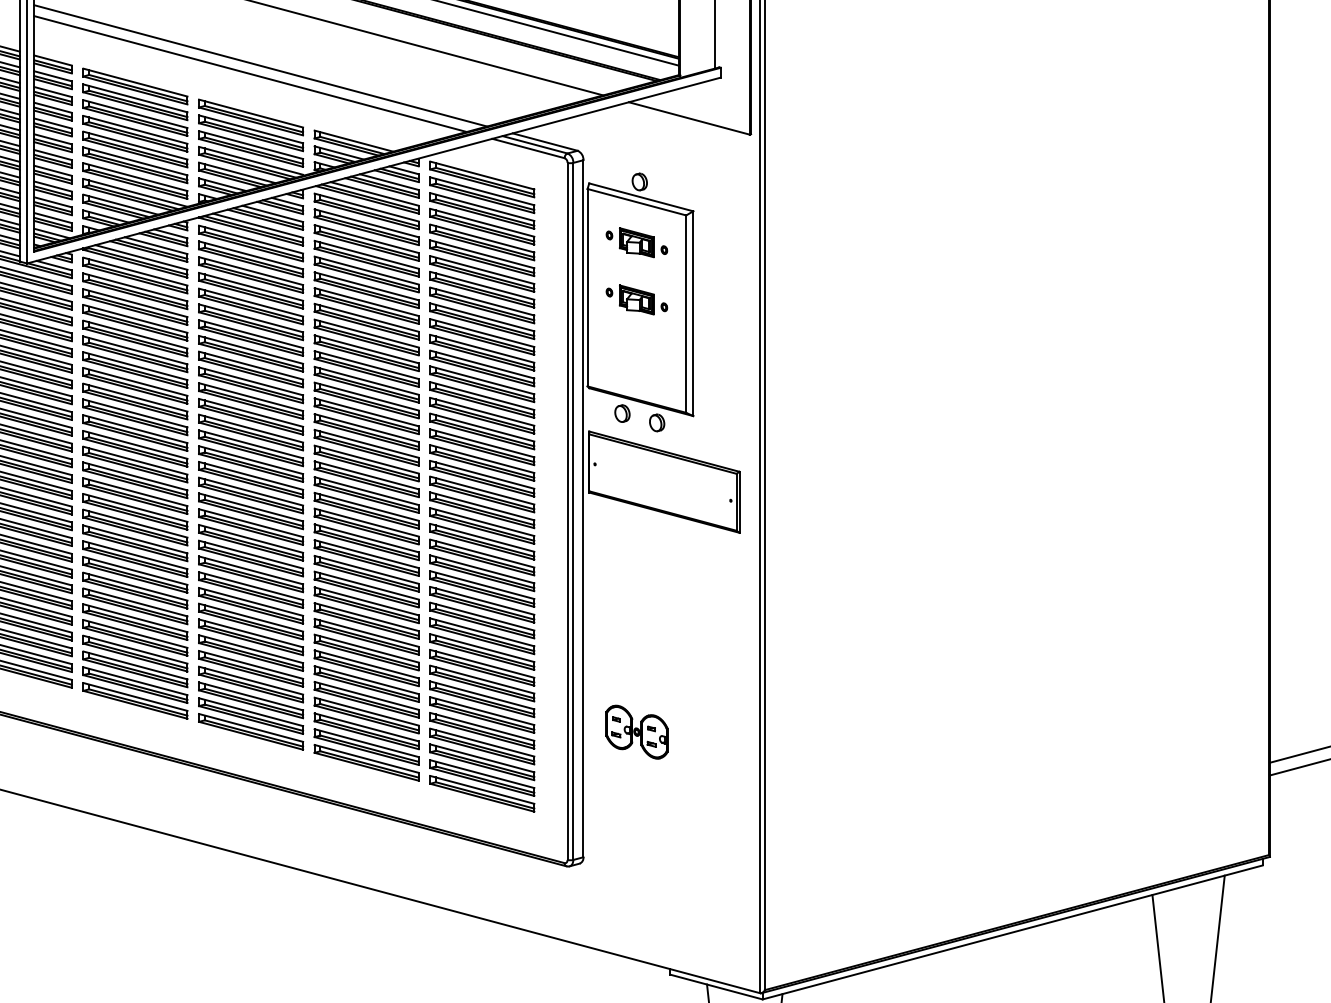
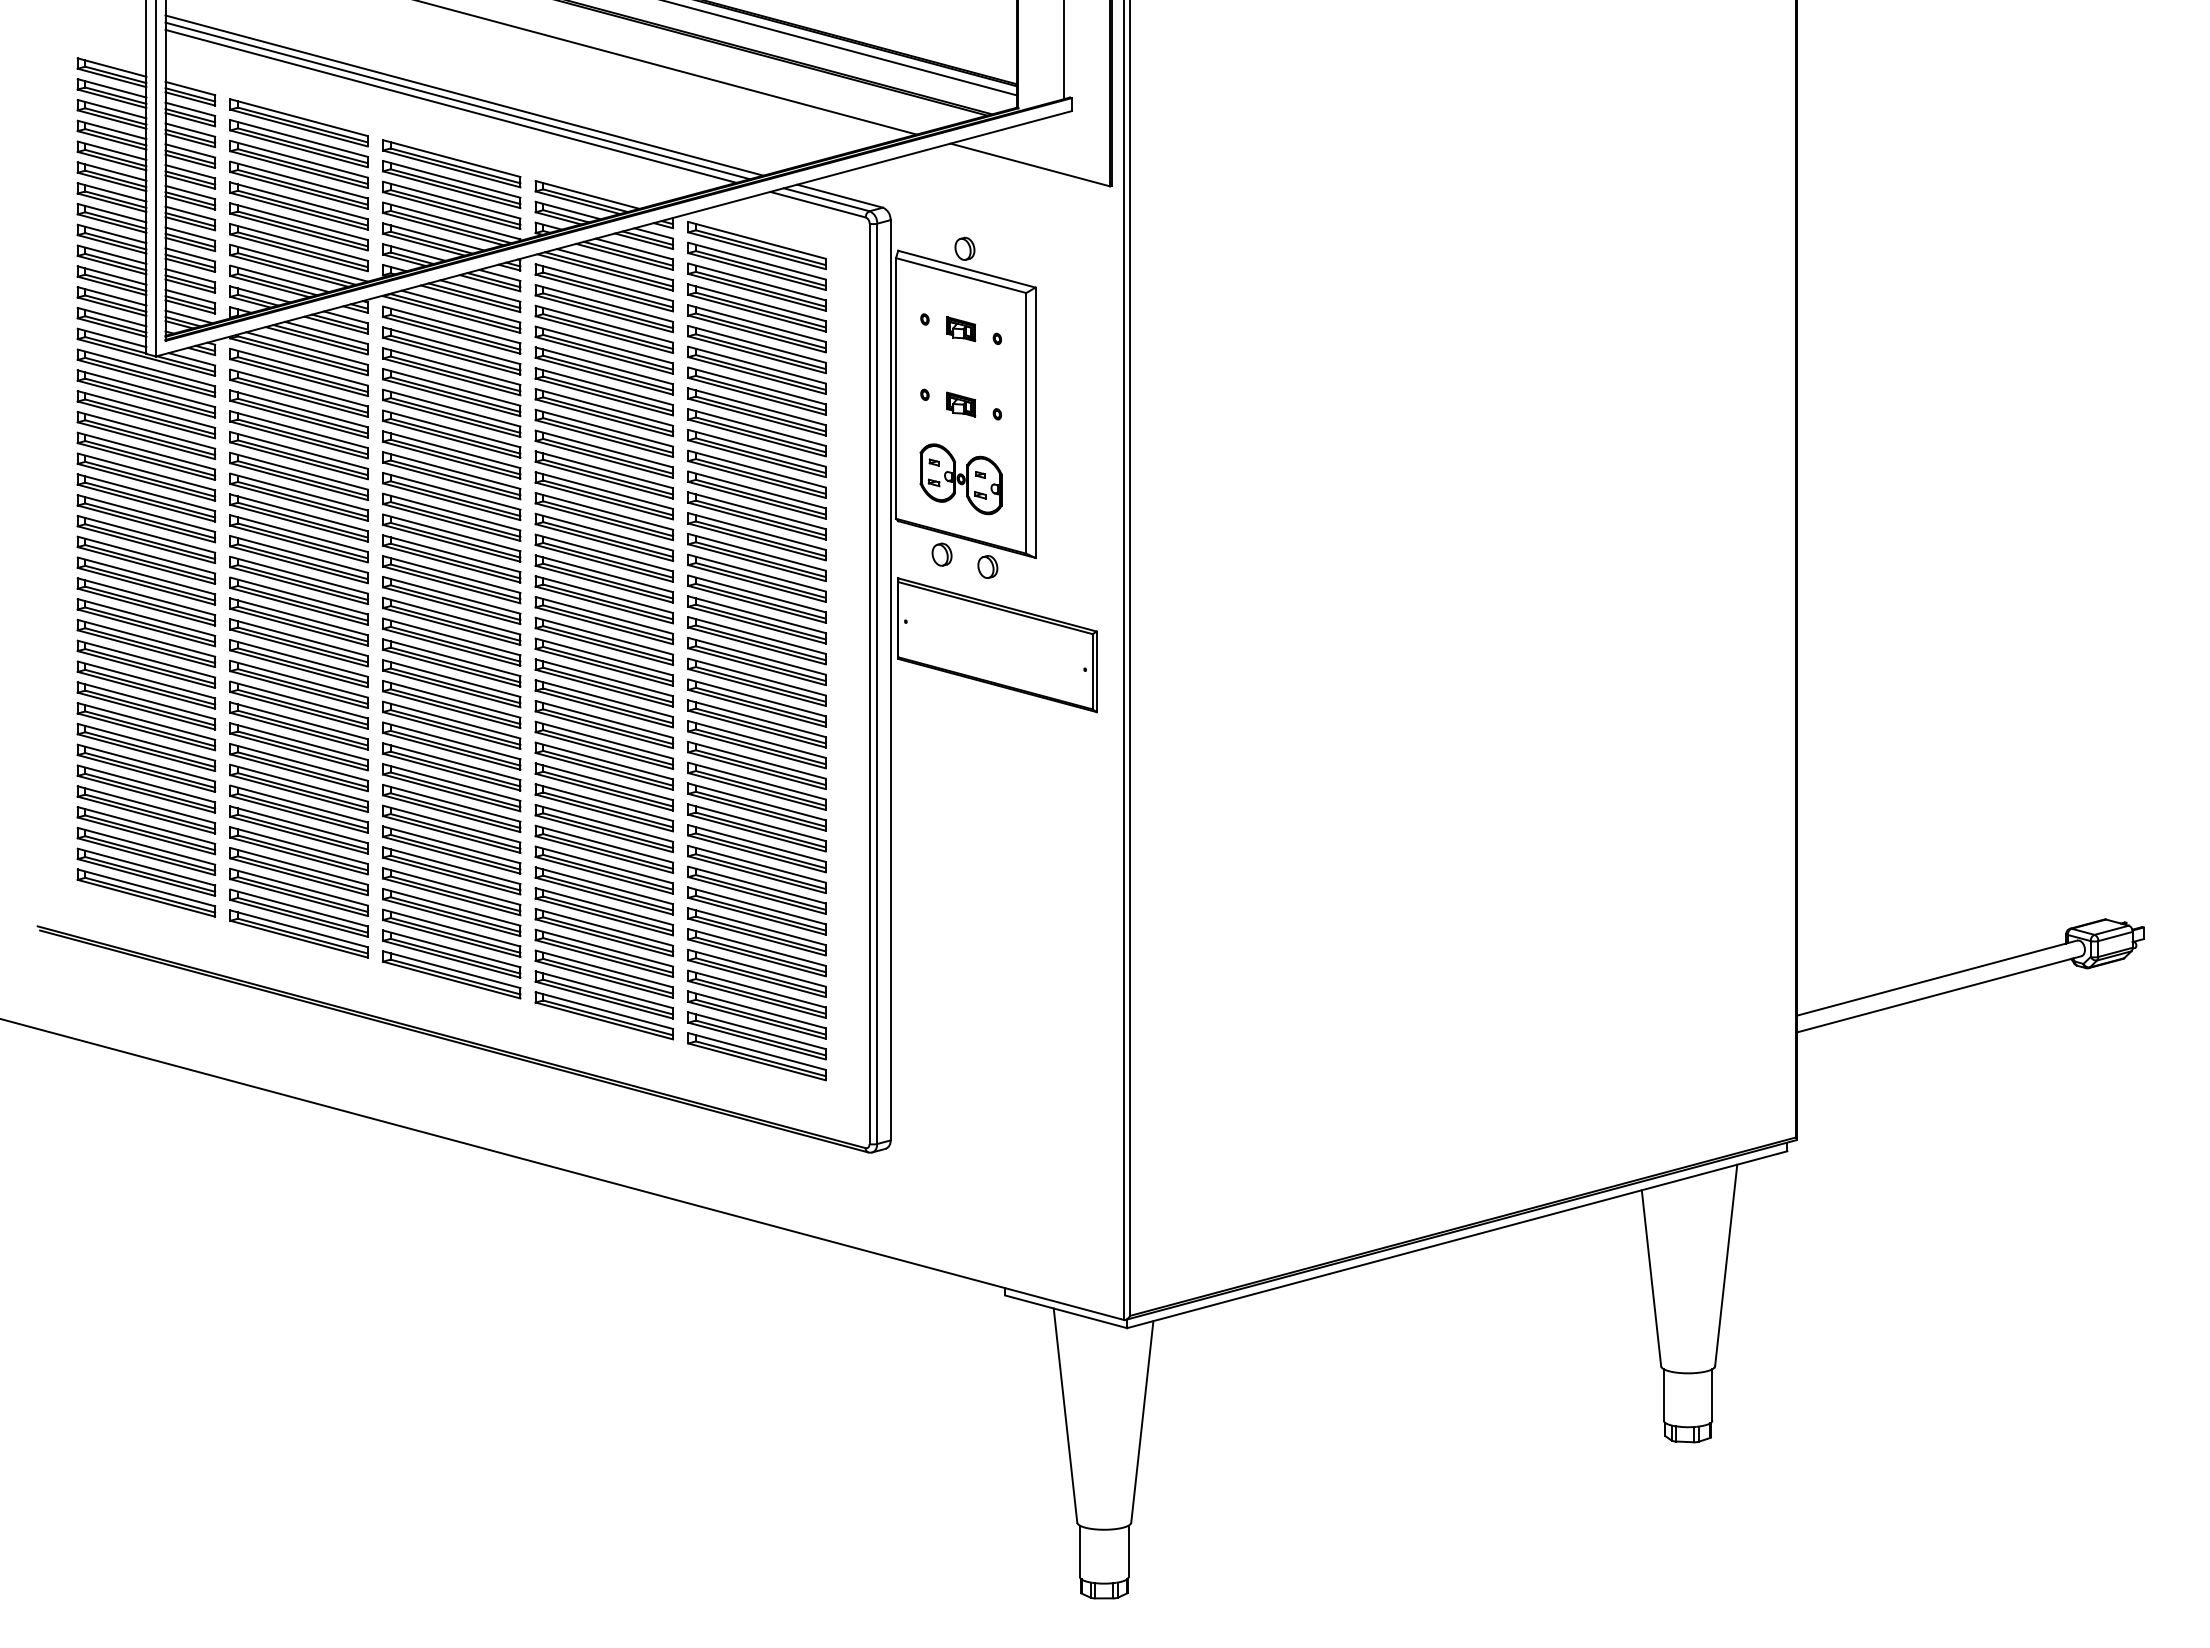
line: (255, 69) -> (457, 100), added
part: (637, 243) -> (961, 329), size x0.62
part: (637, 299) -> (961, 404), size x0.62
part: (636, 732) -> (960, 479), moved

